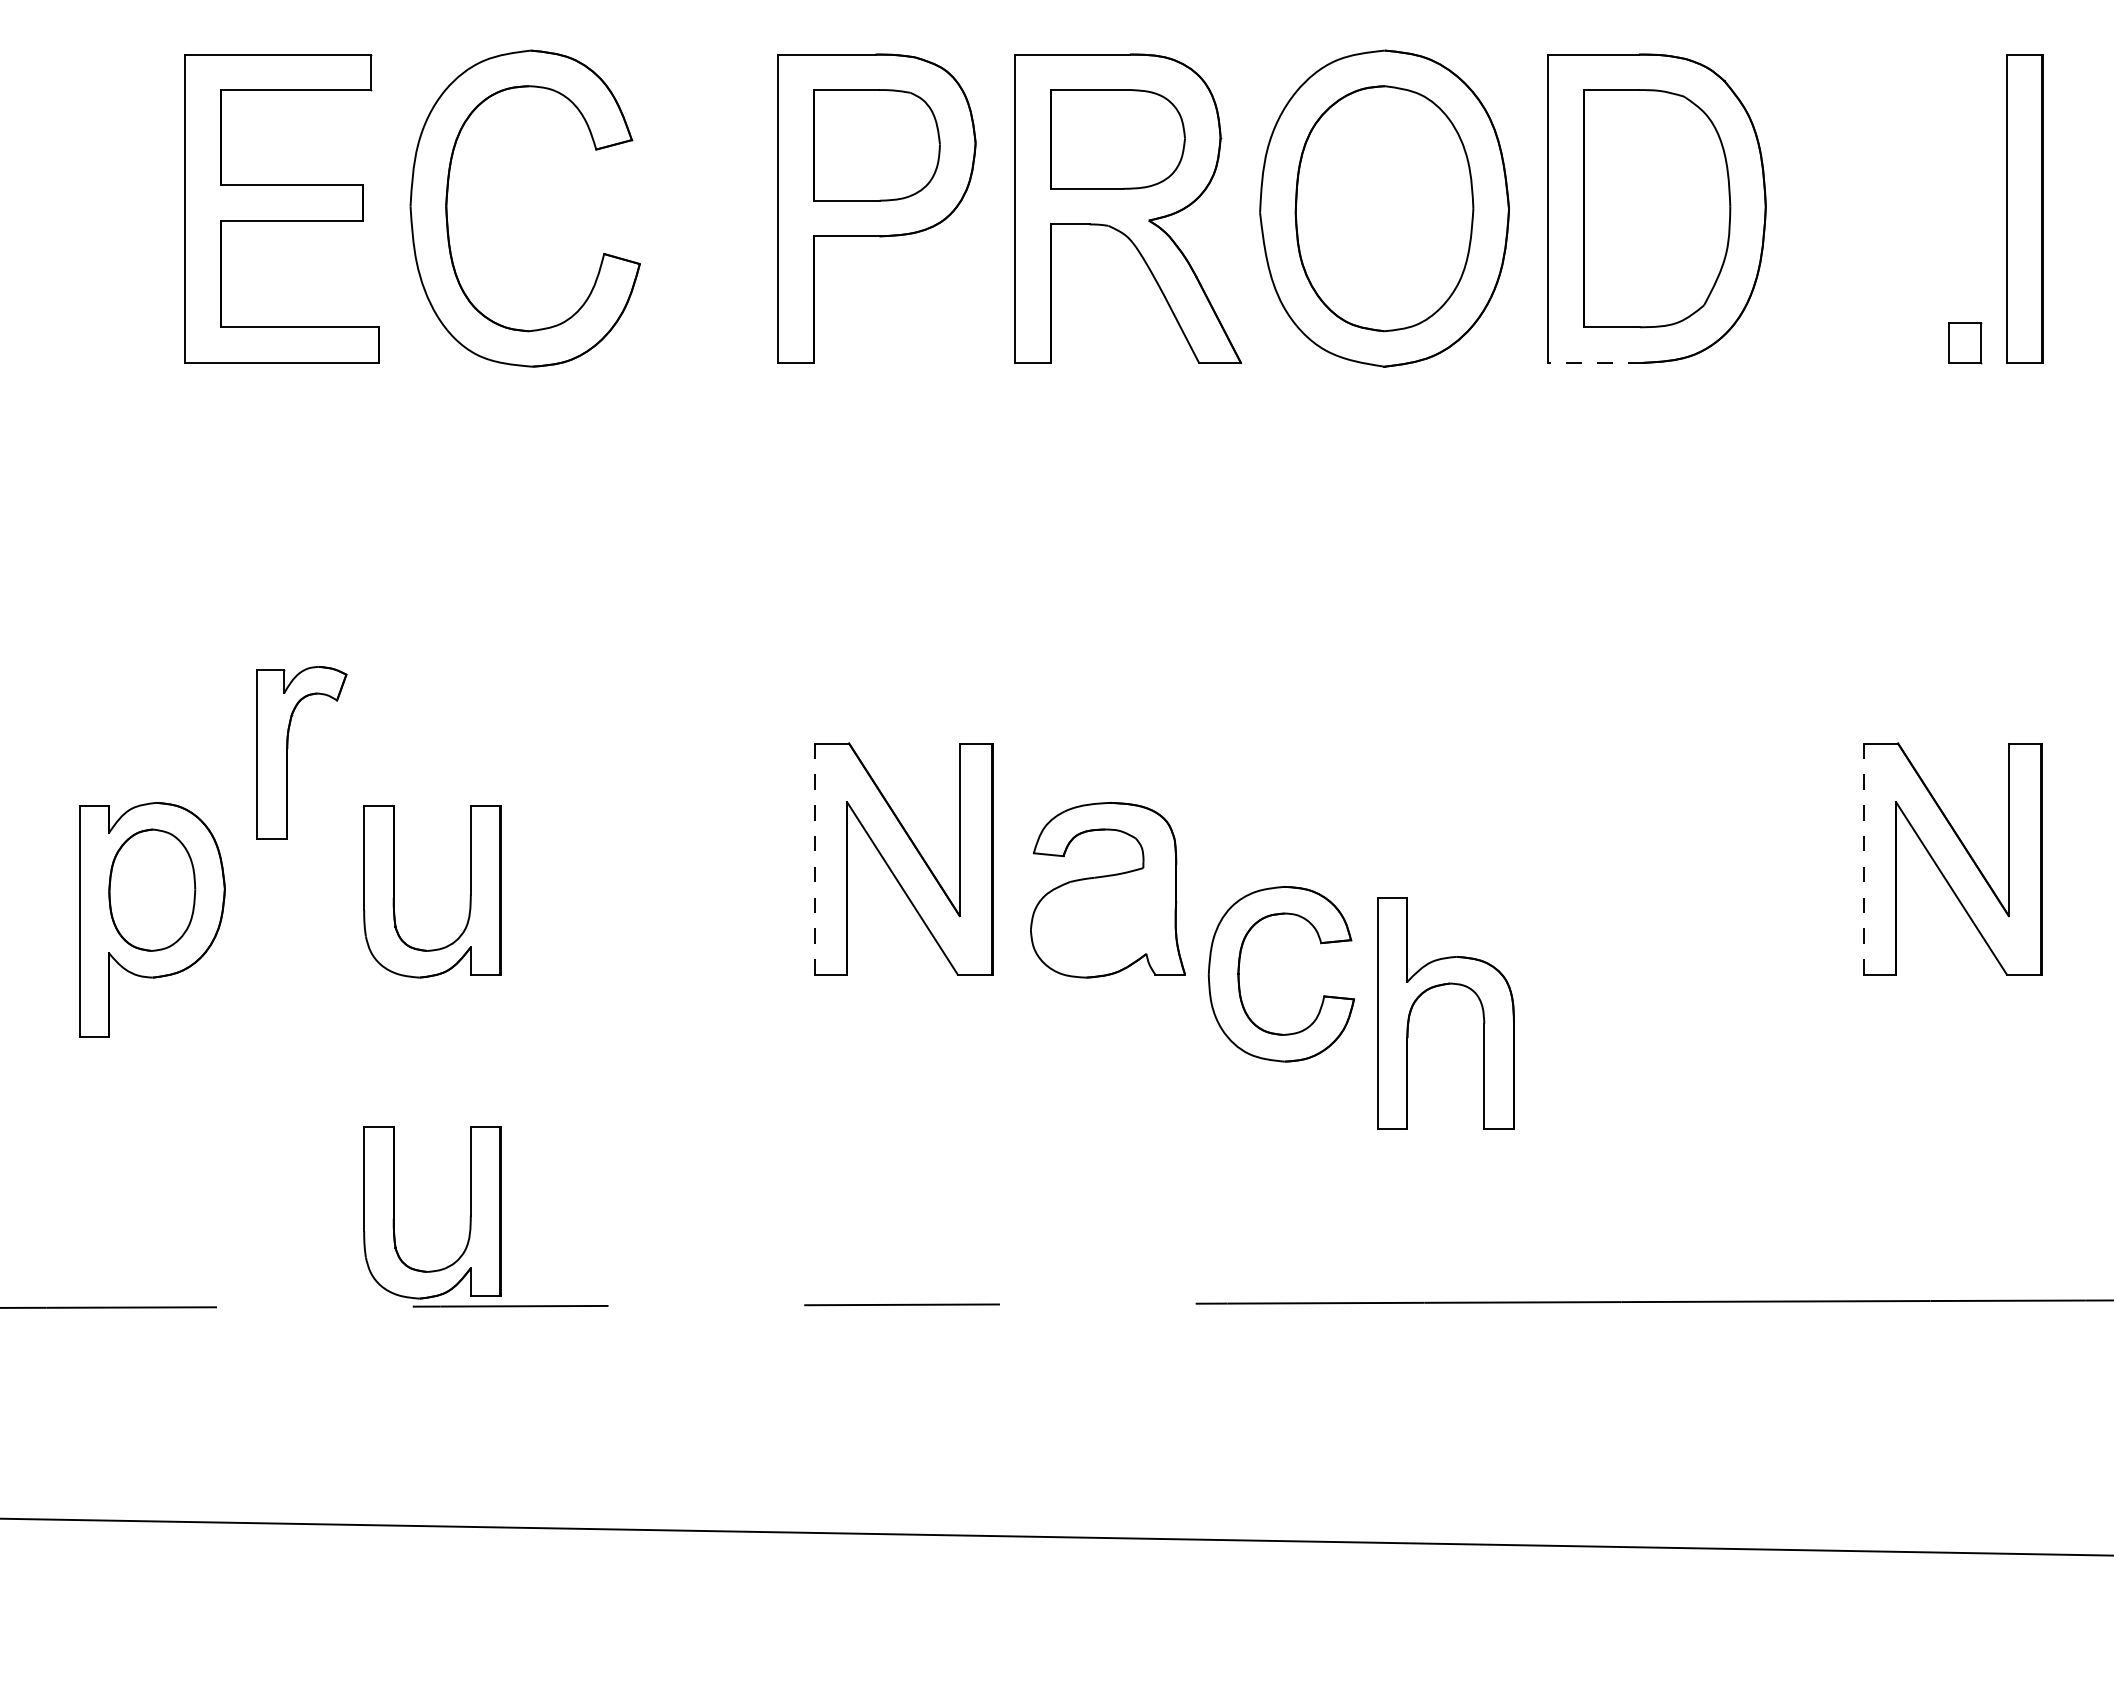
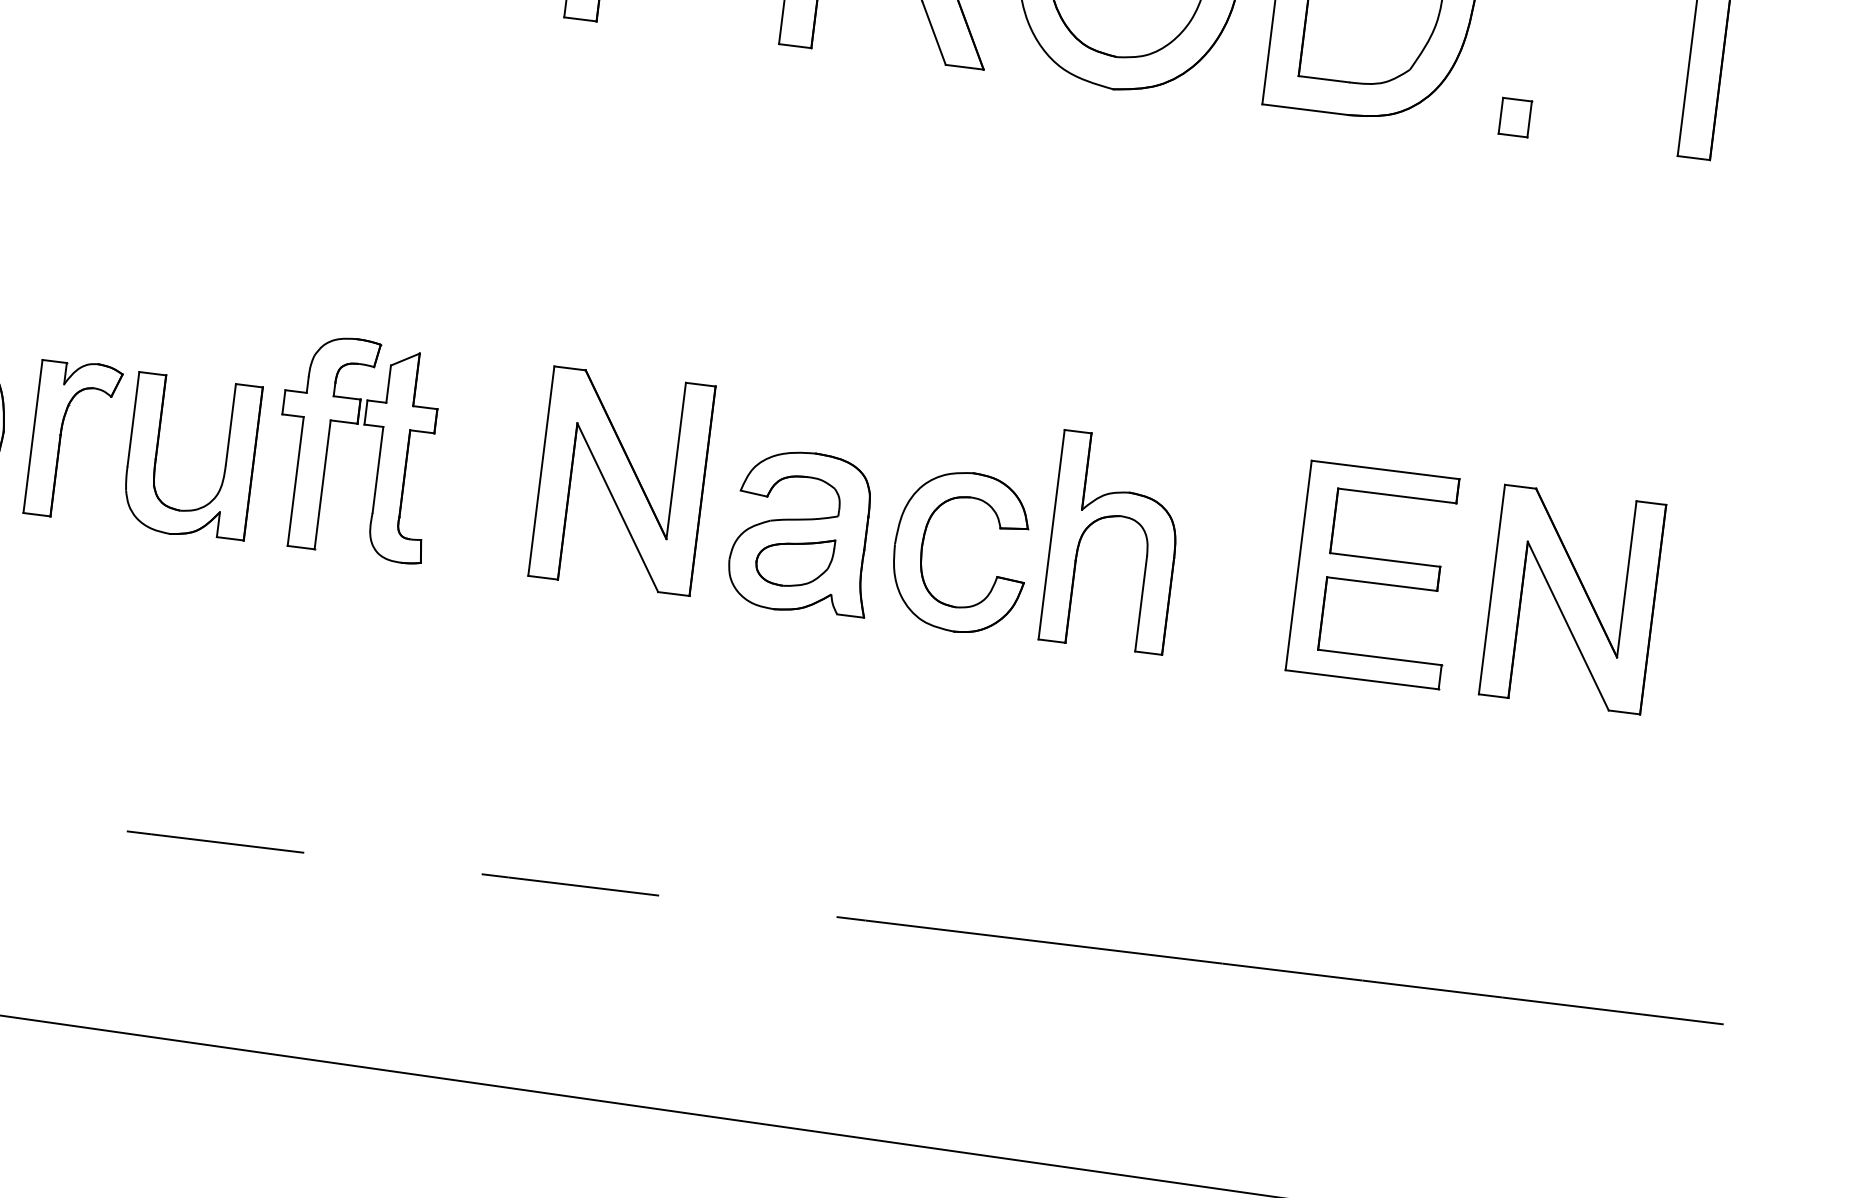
part: (1965, 343) -> (1515, 118), moved
line: (1595, 362) -> (1305, 109), dashed -> solid
part: (288, 748) -> (61, 434), moved
part: (636, 858) -> (380, 450), added
line: (814, 859) -> (541, 471), dashed -> solid
part: (1734, 859) -> (1374, 575), added
line: (1863, 859) -> (1491, 589), dashed -> solid
part: (1101, 922) -> (794, 560), added
part: (1239, 974) -> (922, 547), moved
part: (1440, 986) -> (1111, 517), moved
part: (469, 1216) -> (188, 756), removed

